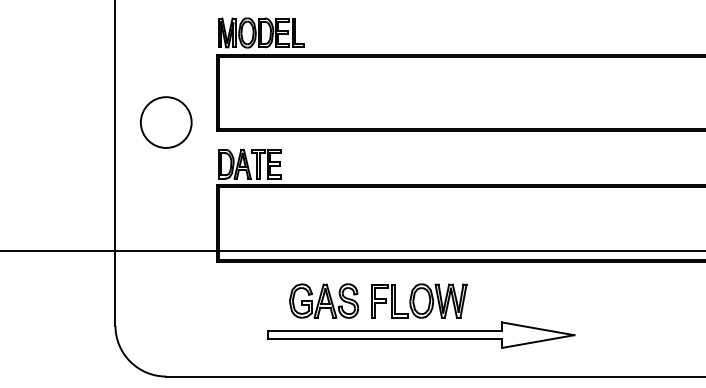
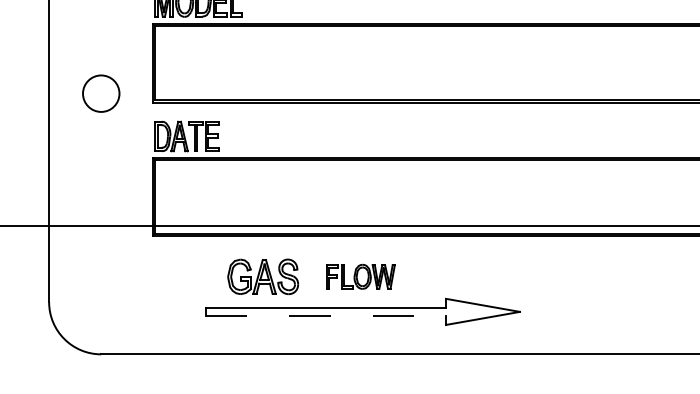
circle: (165, 122) -> (100, 93), size x0.7
part: (419, 300) -> (361, 276), size x0.7
line: (385, 339) -> (326, 316), solid -> dashed

